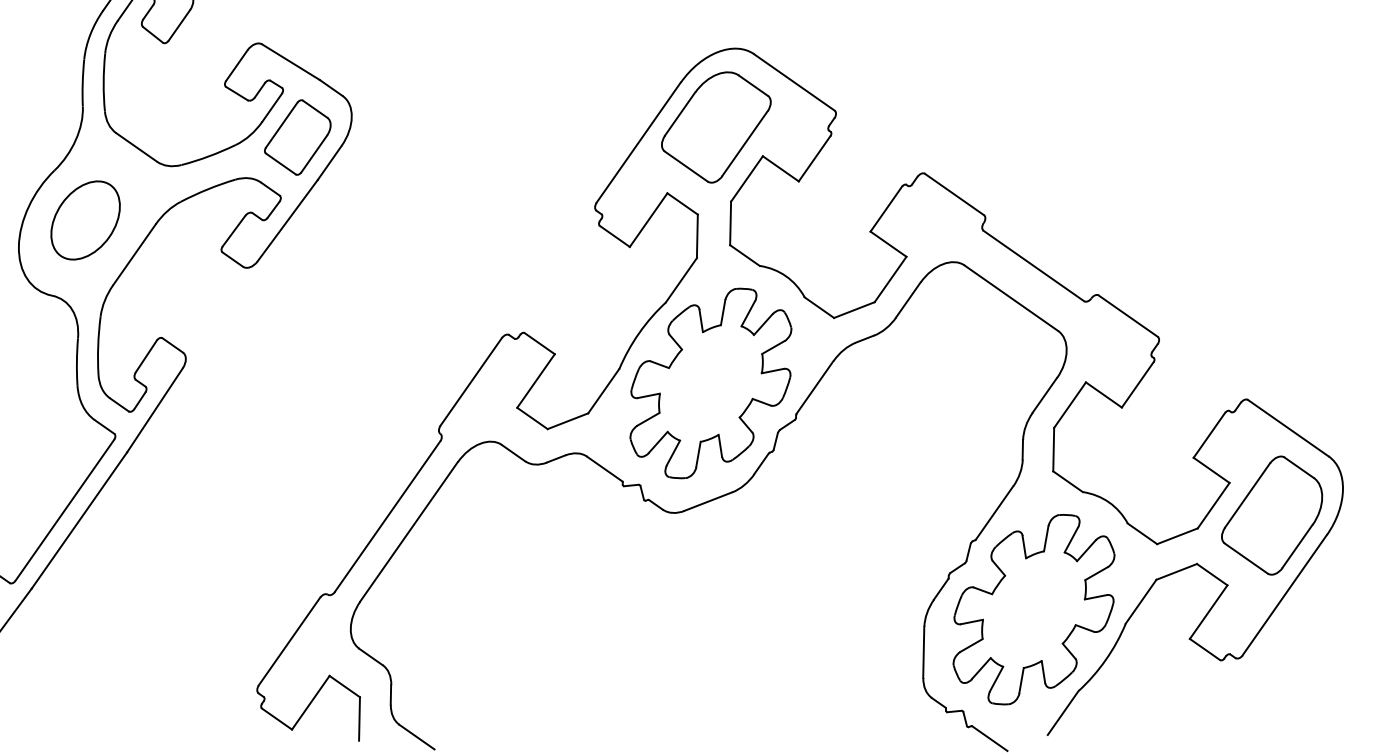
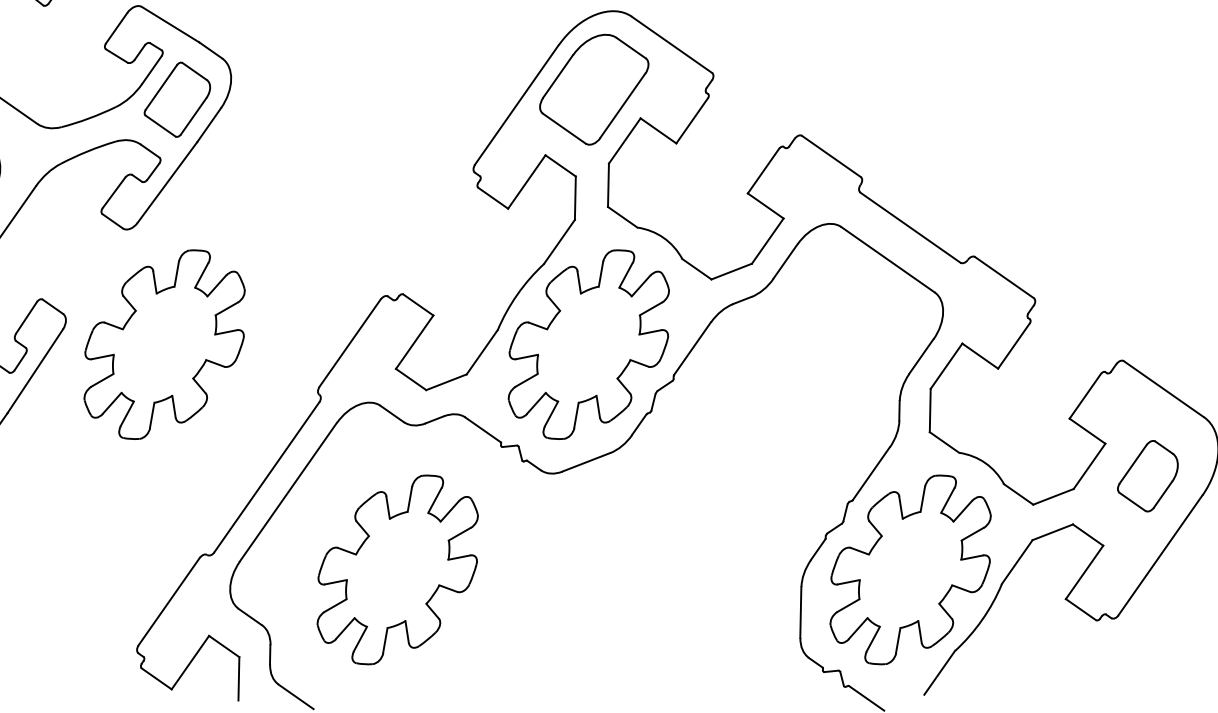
part: (284, 383) -> (164, 344), added
part: (1272, 515) -> (1148, 476), size x0.6
part: (518, 609) -> (397, 569), added

